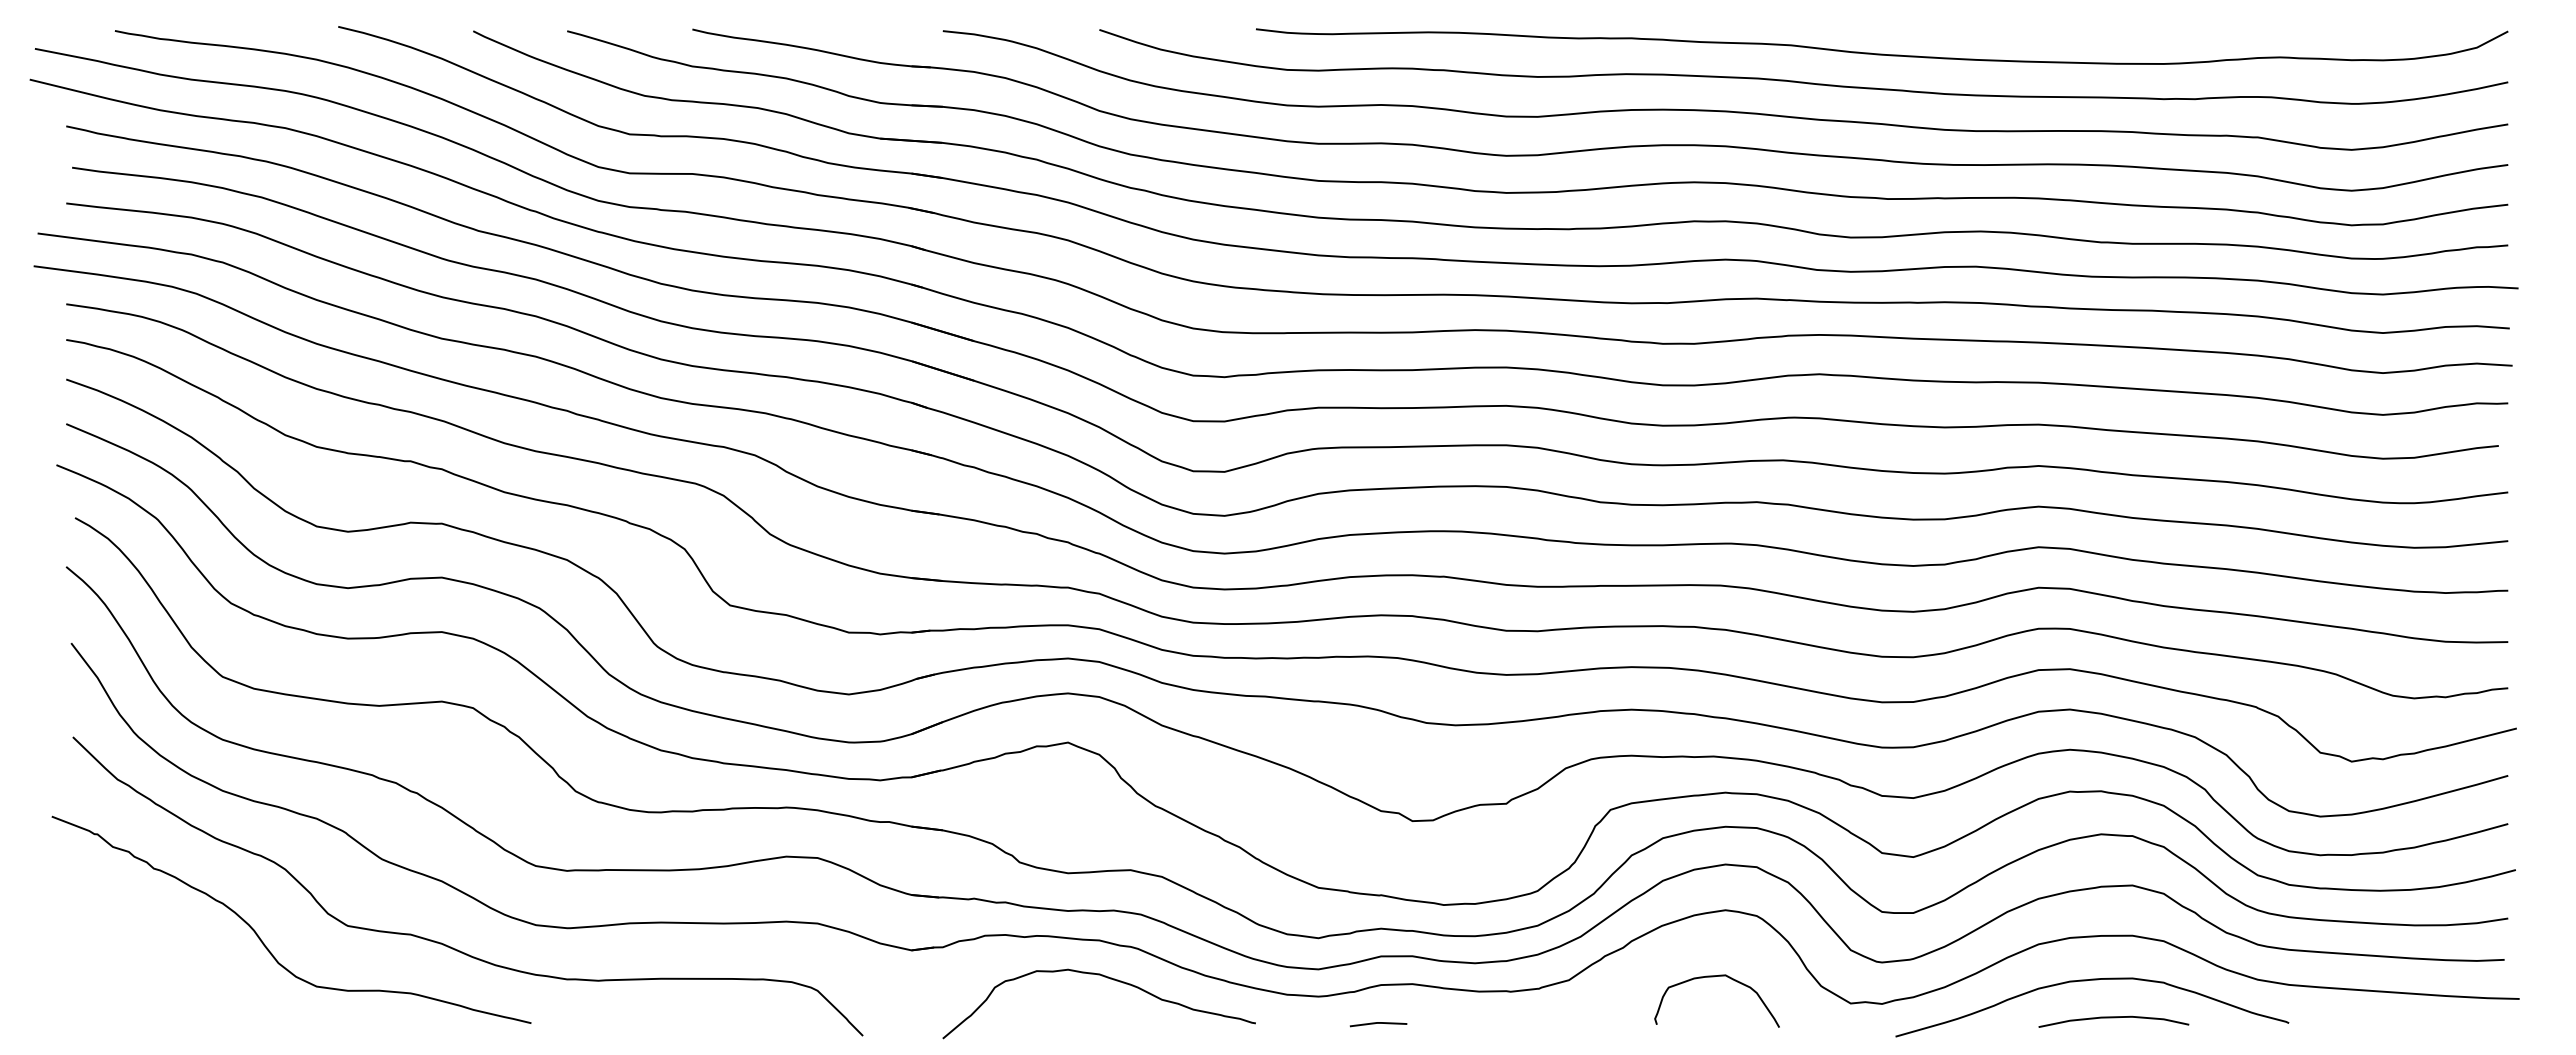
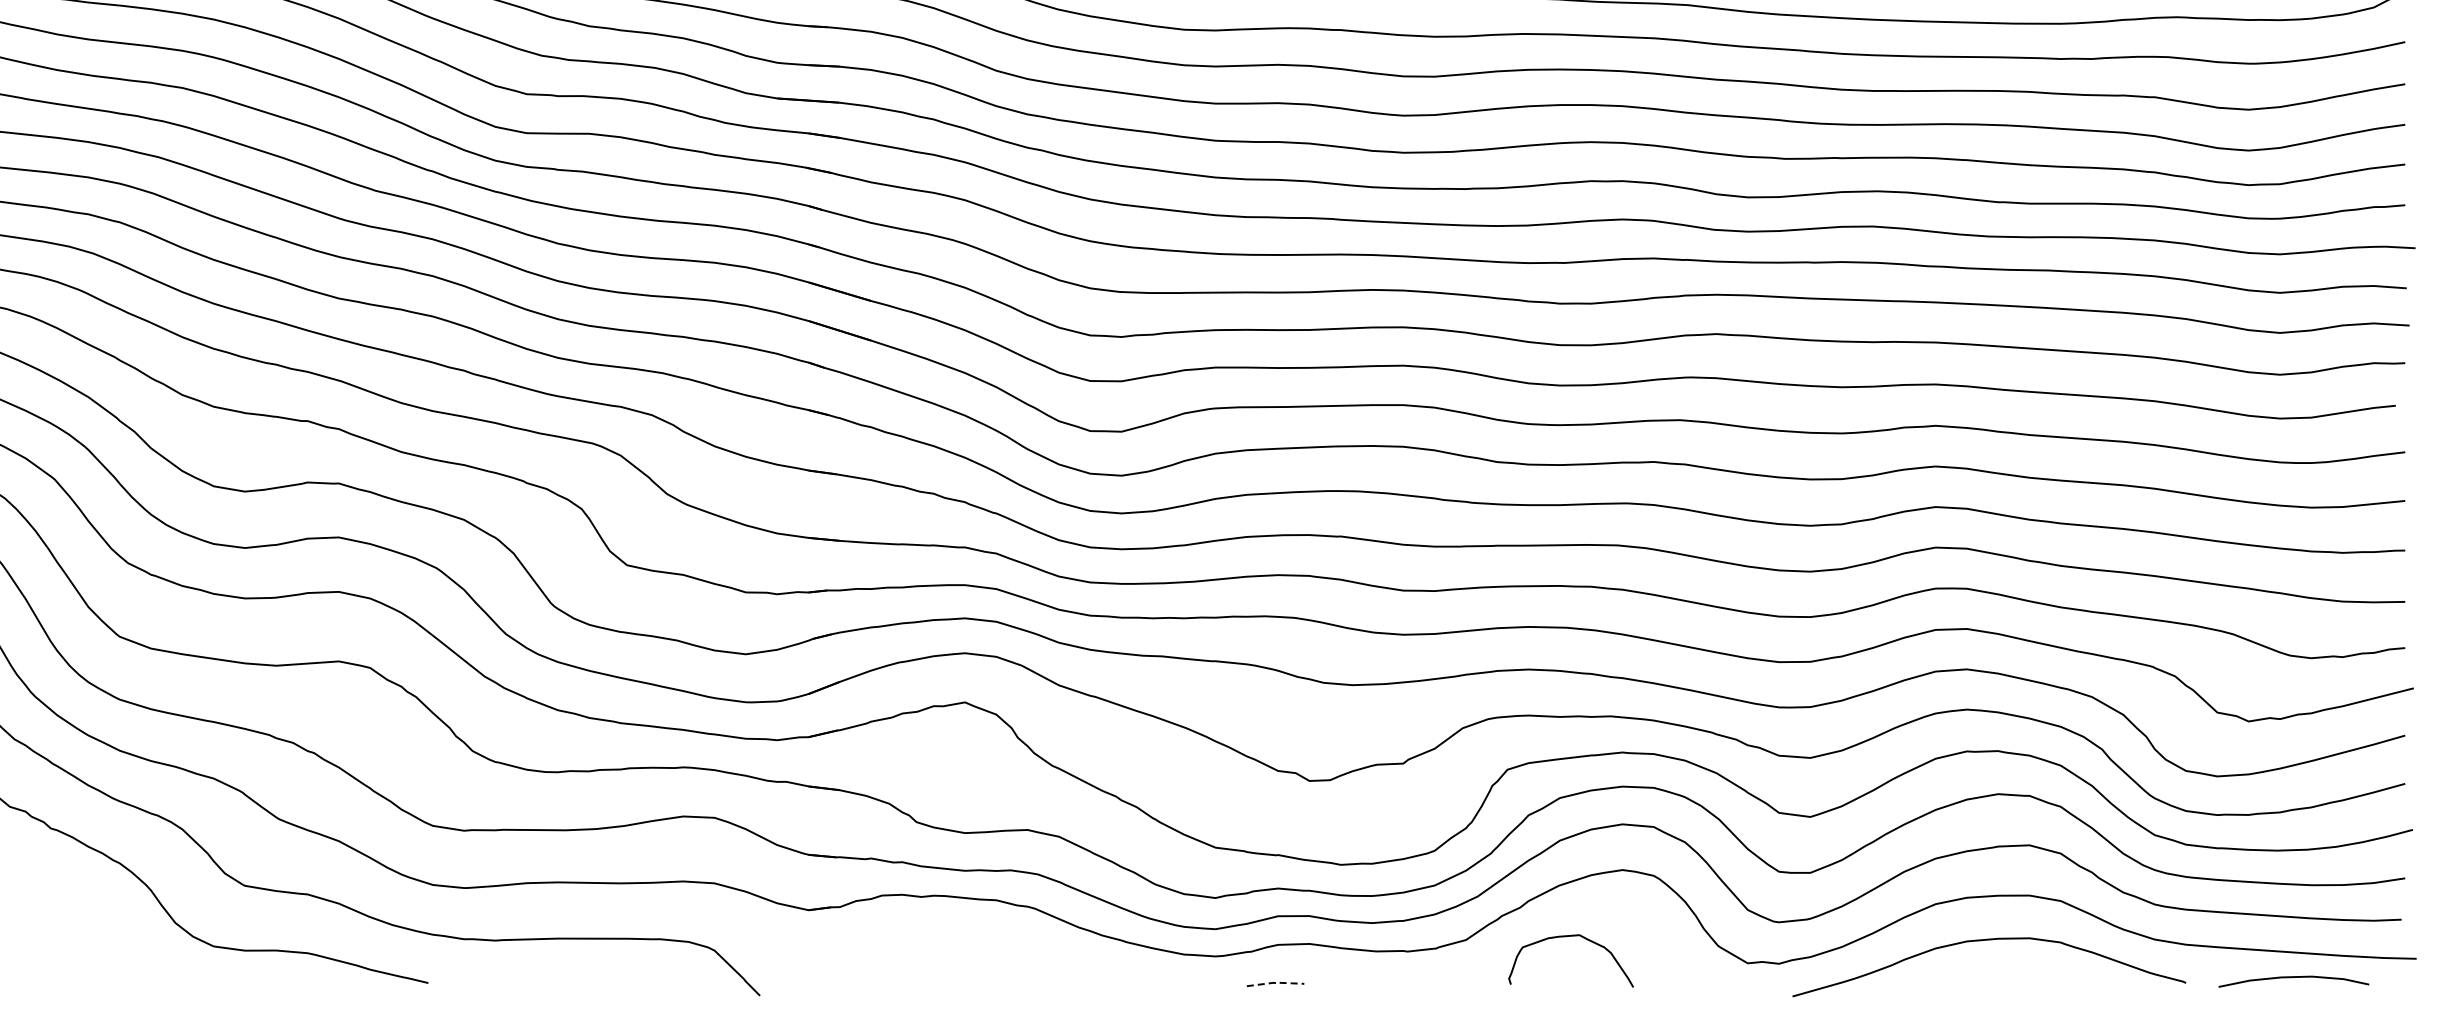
curve: (1714, 977) -> (1568, 937), moved
curve: (1107, 978) -> (1004, 938), removed
curve: (2113, 1018) -> (2293, 978), moved
line: (1378, 1022) -> (1275, 982), solid -> dashed

